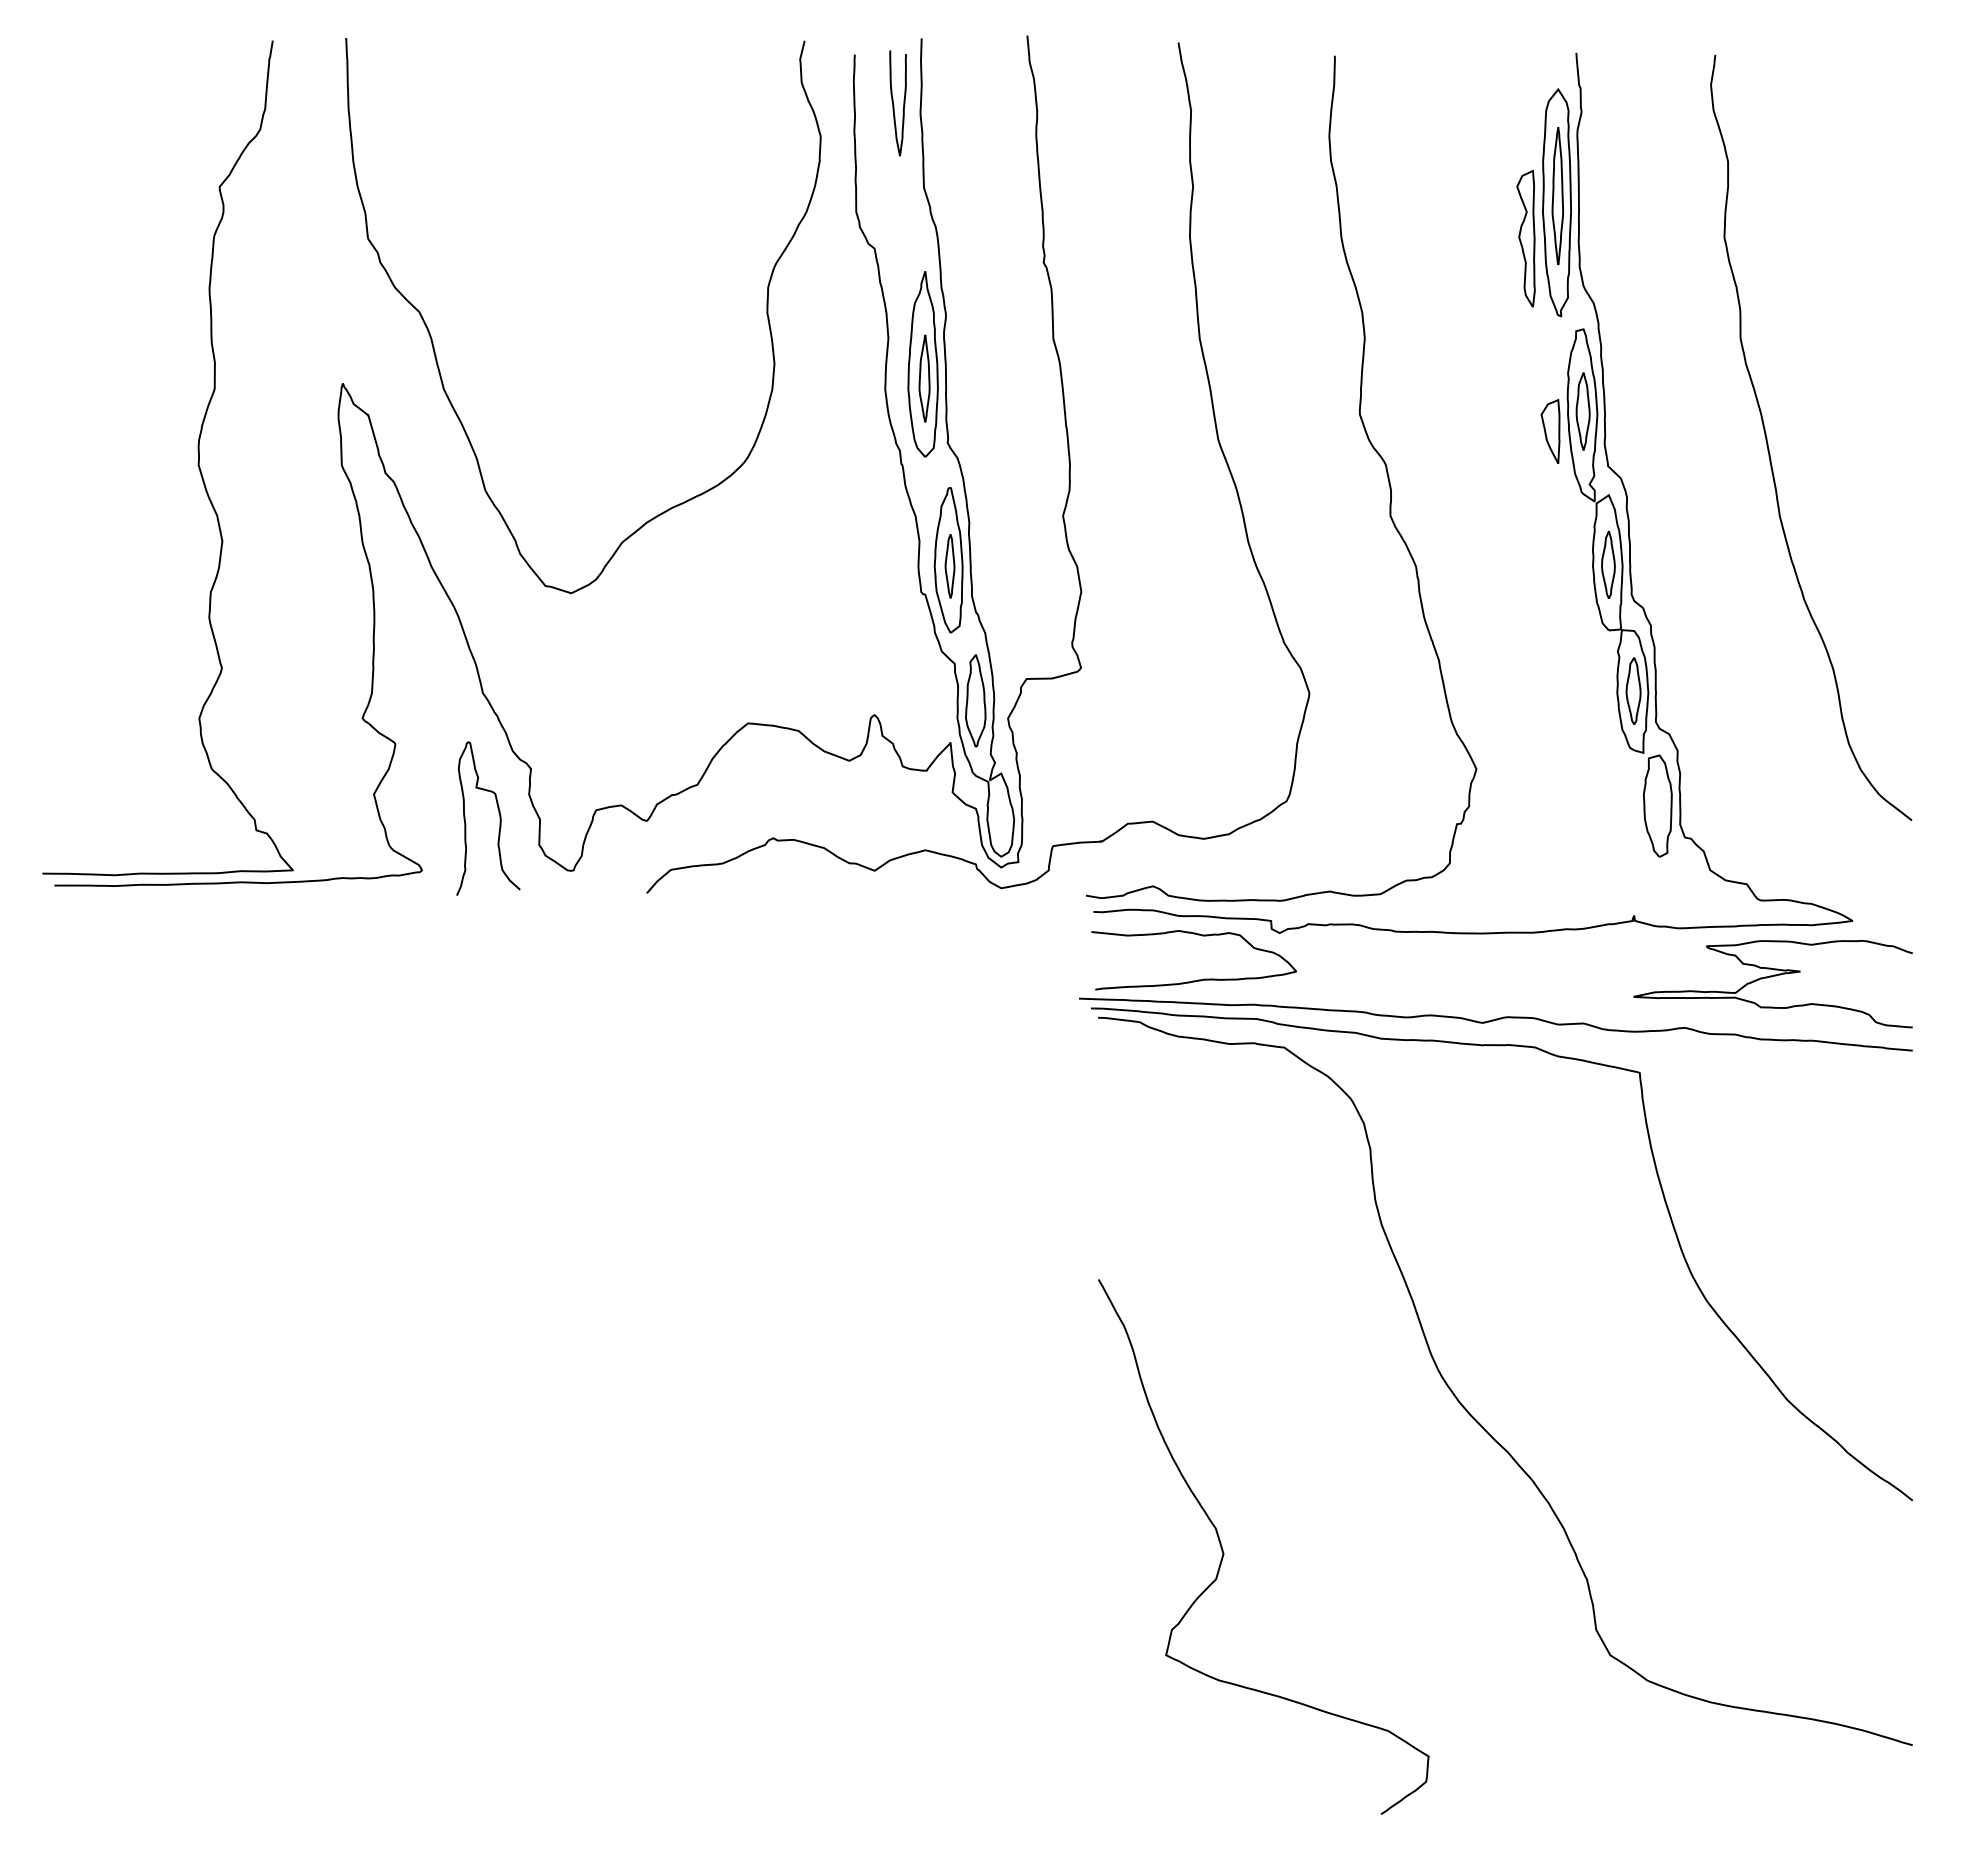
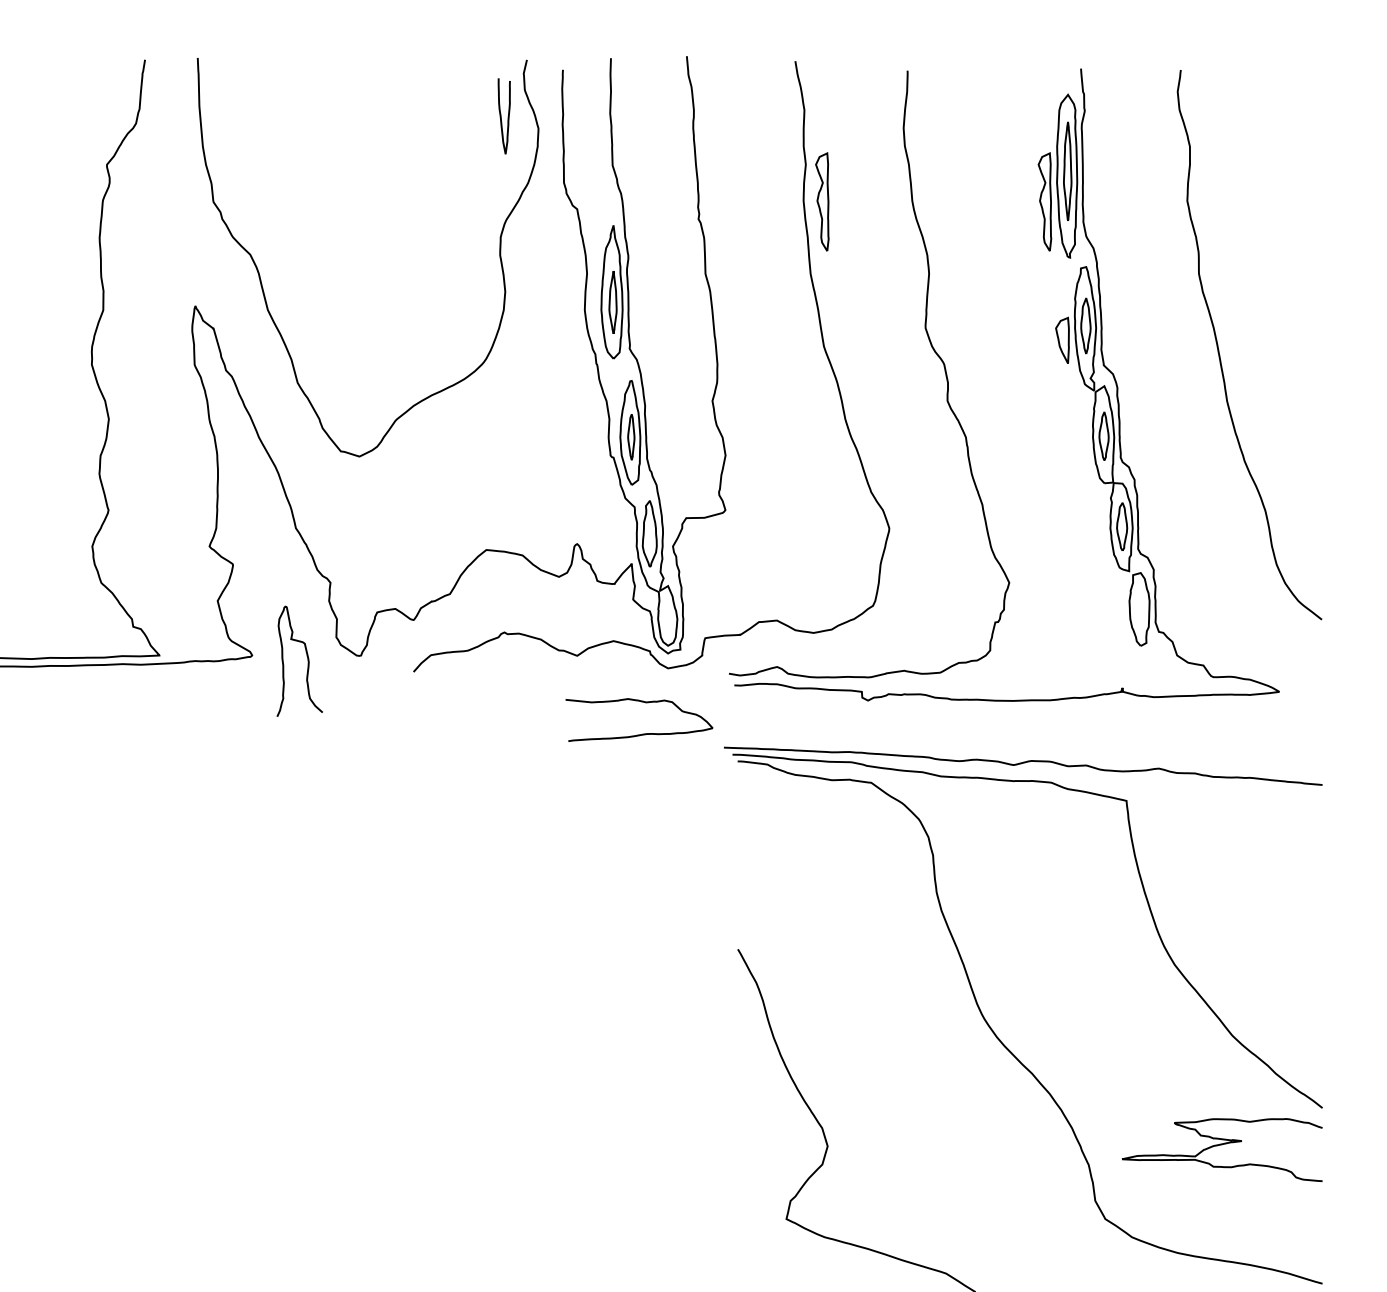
curve: (894, 104) -> (501, 117), moved
part: (1215, 238) -> (821, 201), added
curve: (499, 818) -> (307, 661), moved
curve: (1771, 977) -> (1221, 1145), moved
curve: (1197, 979) -> (641, 733), moved

